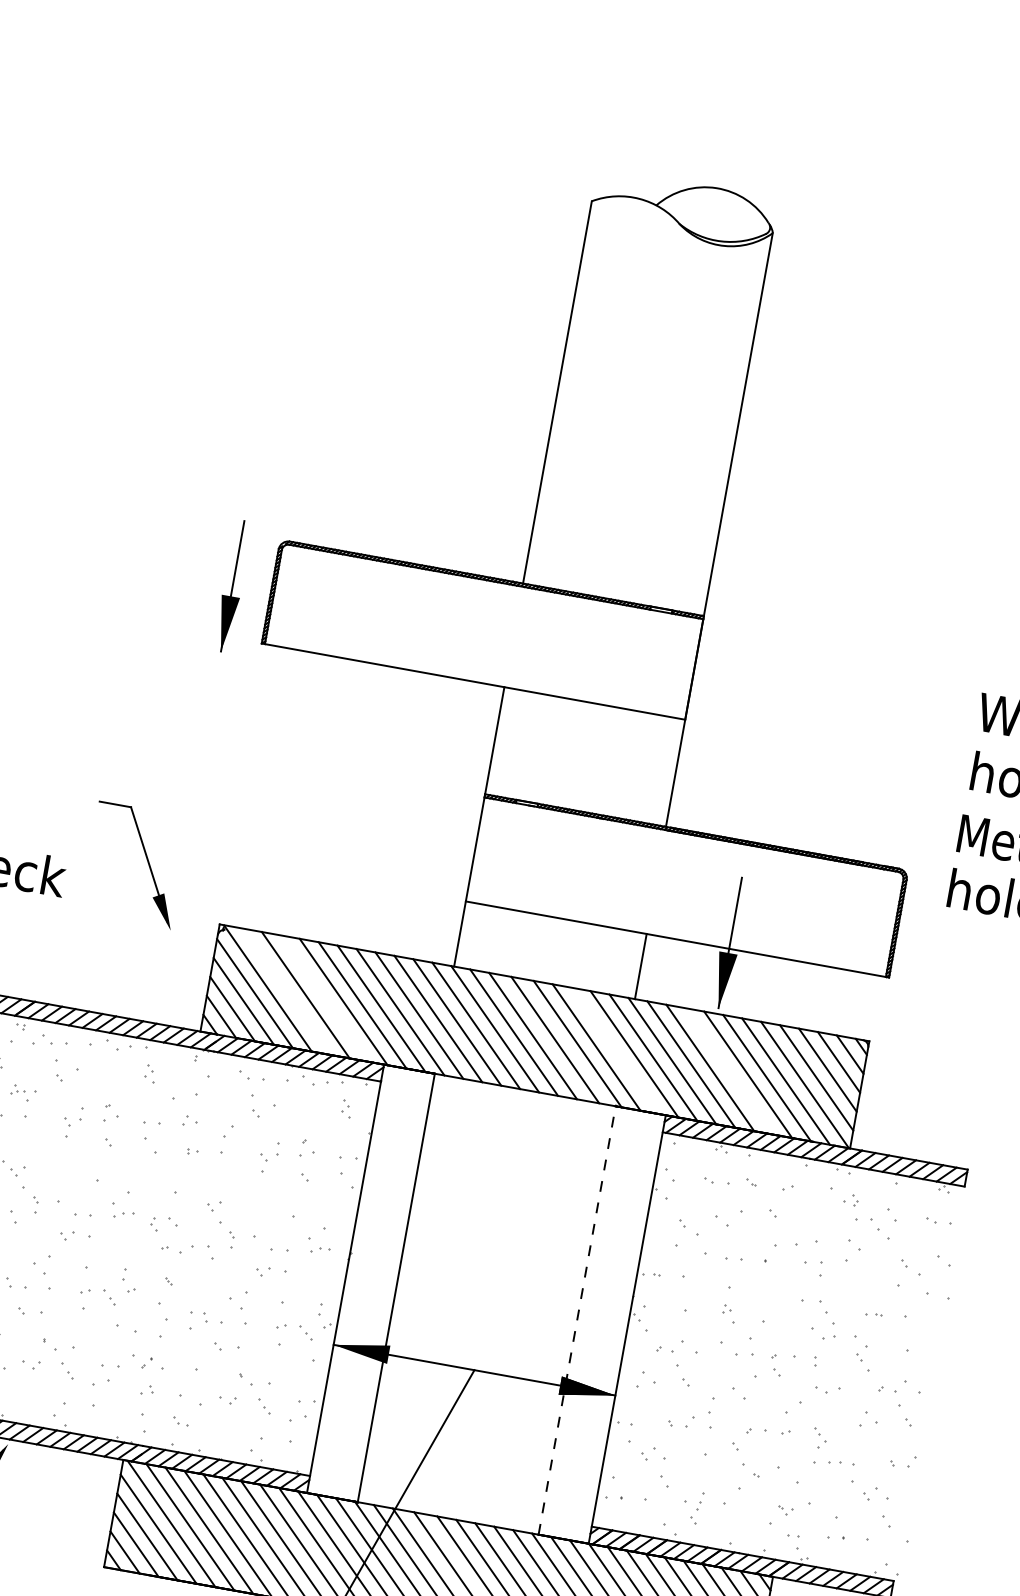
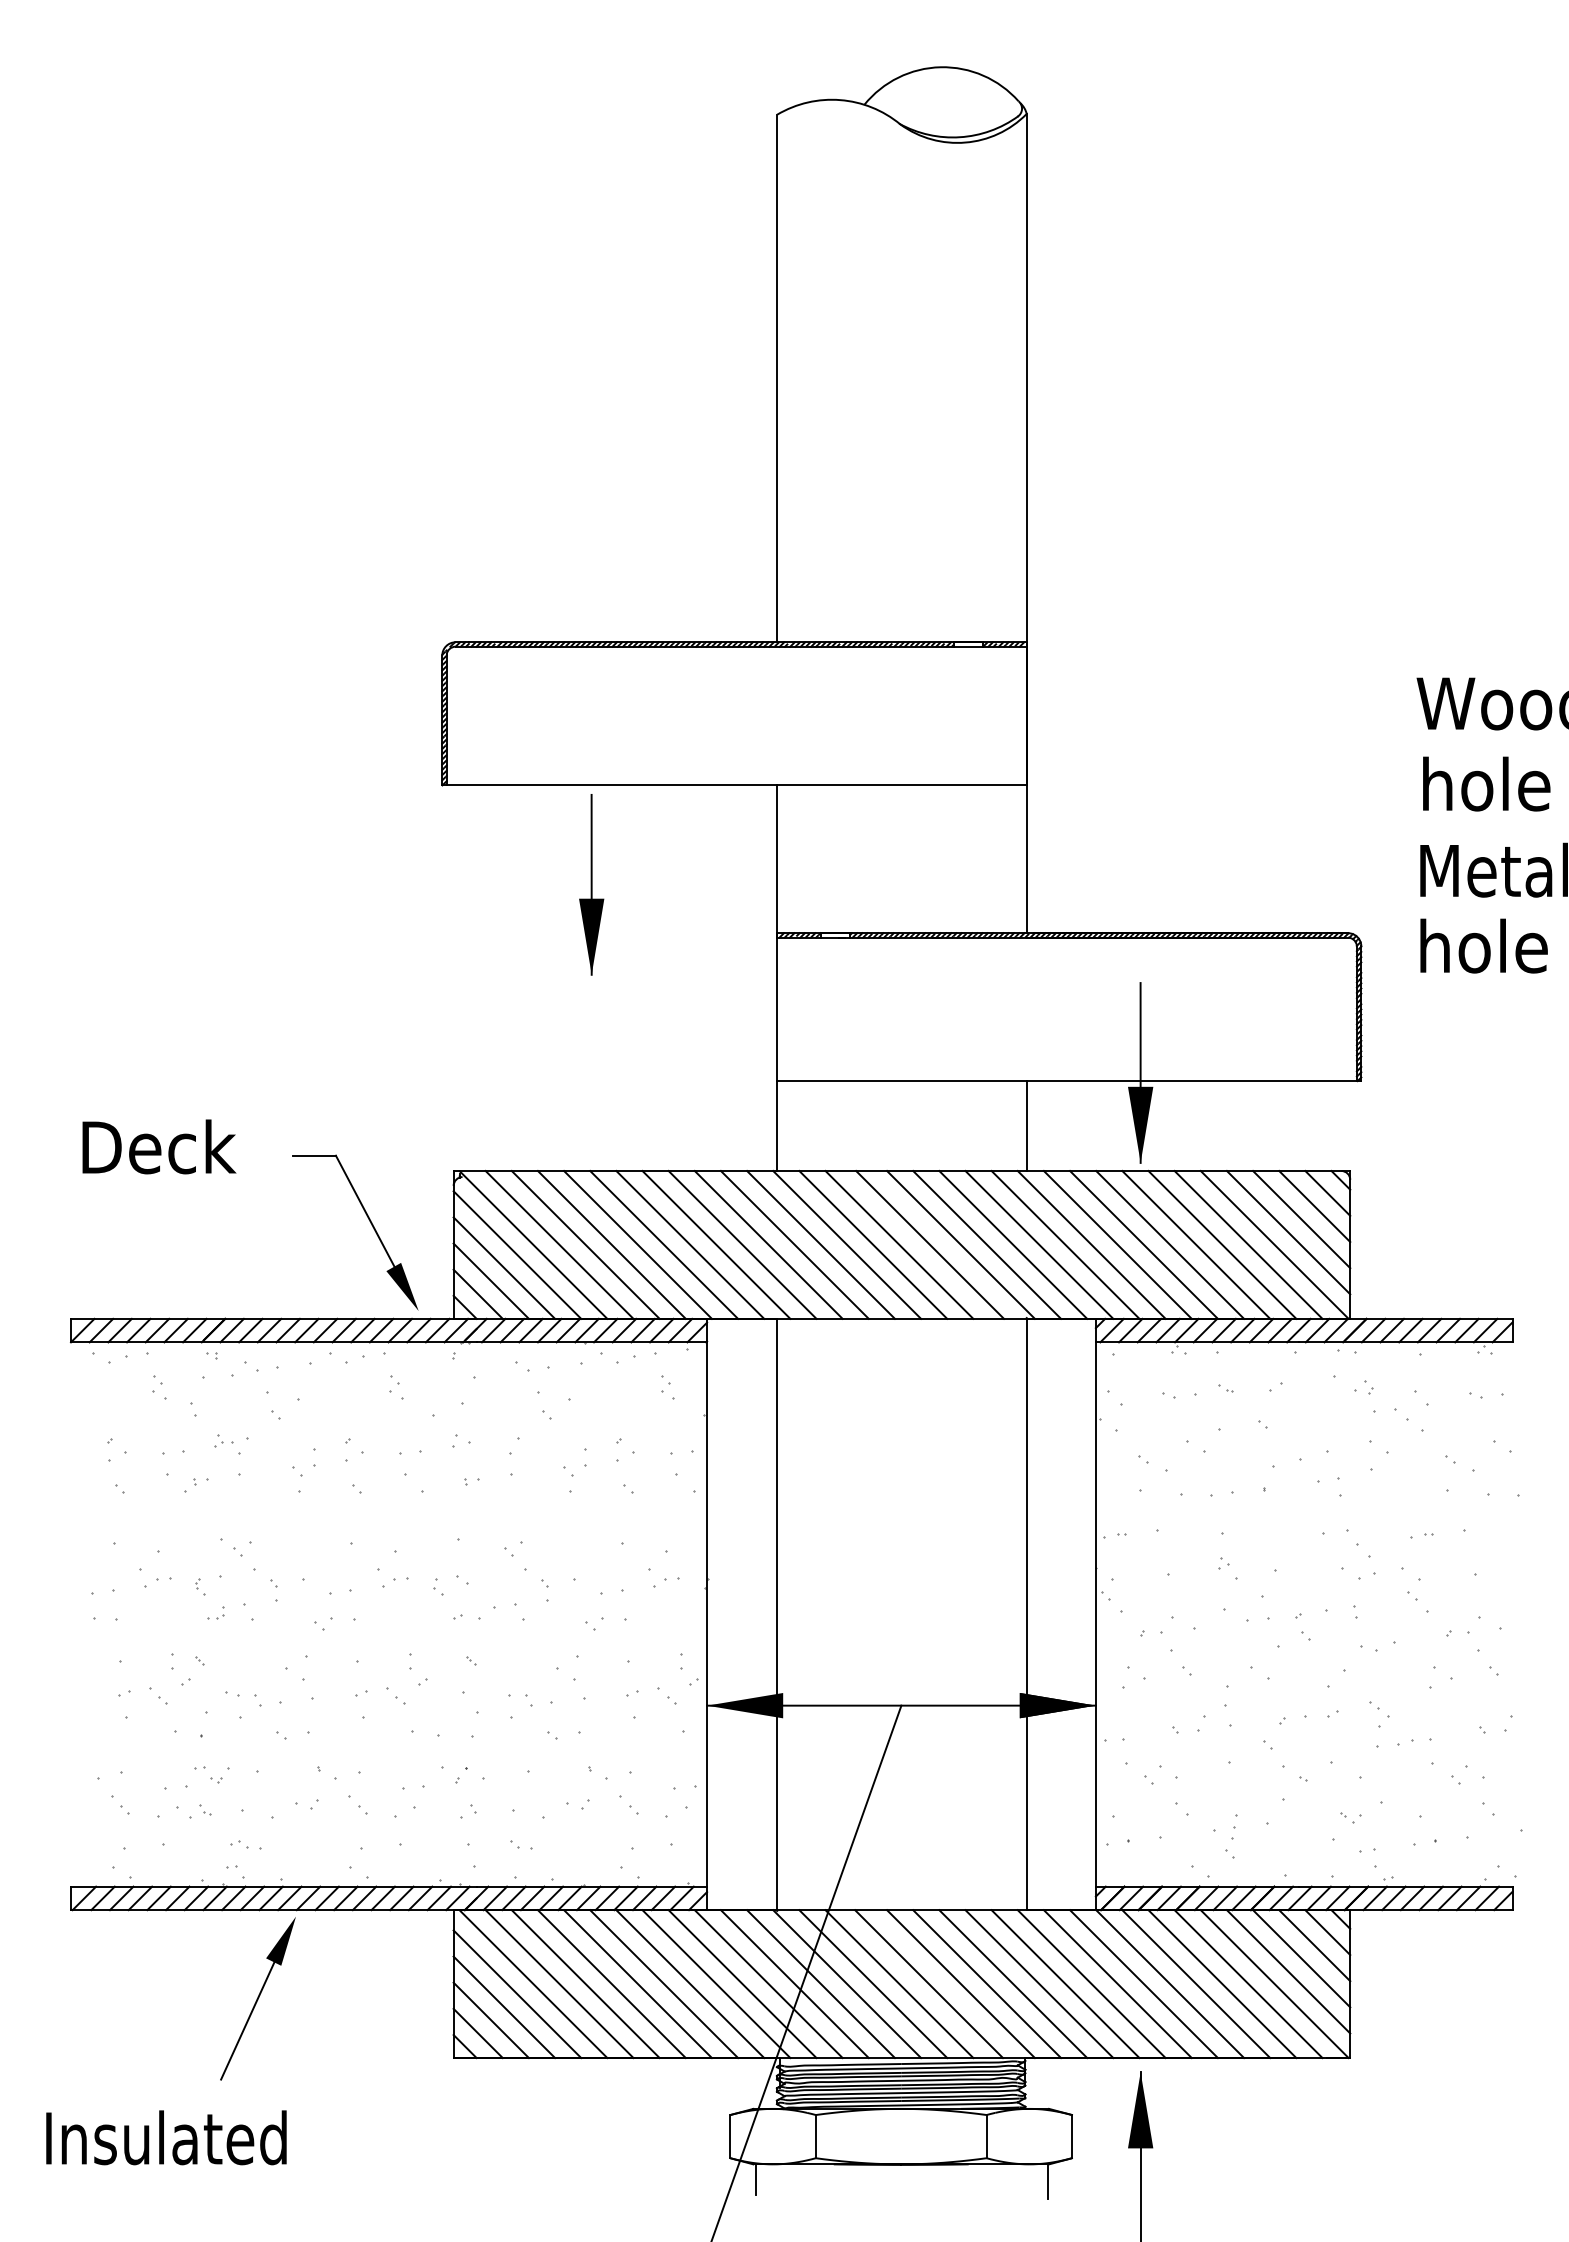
part: (232, 586) -> (591, 884), moved
part: (147, 862) -> (371, 1225), moved
line: (286, 991) -> (559, 1244), added
line: (324, 998) -> (611, 1244), added
line: (615, 1050) -> (1013, 1244), added
line: (729, 1071) -> (1170, 1244), added
line: (576, 1320) -> (1026, 1614), dashed -> solid

